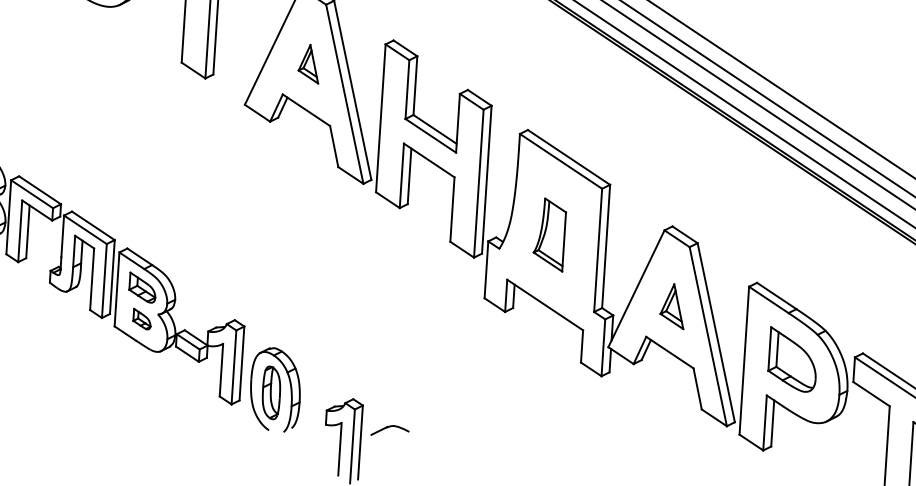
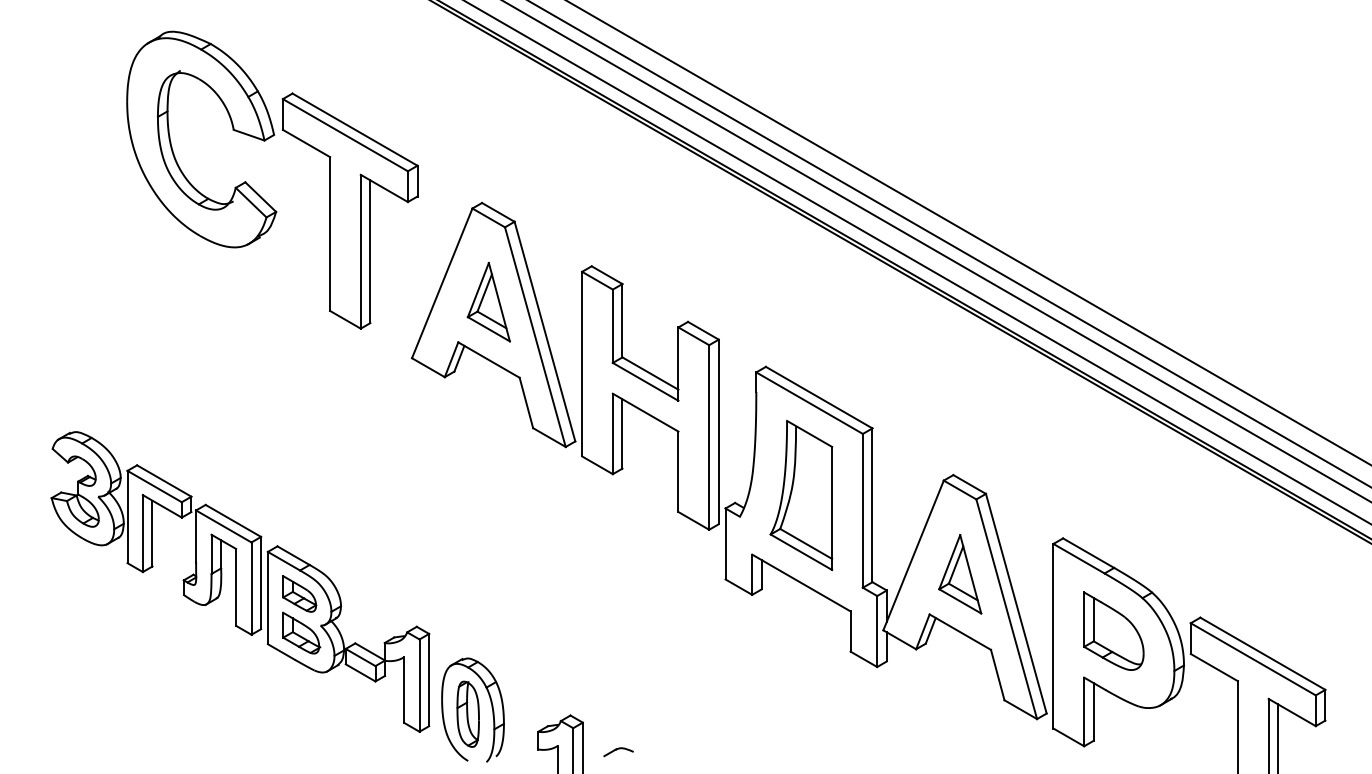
part: (309, 64) -> (488, 302), size x1.67
part: (549, 234) -> (801, 494), size x1.67
part: (673, 306) -> (960, 574), size x1.43
part: (142, 318) -> (301, 632), size x1.67
part: (389, 431) -> (618, 752), size x0.62

